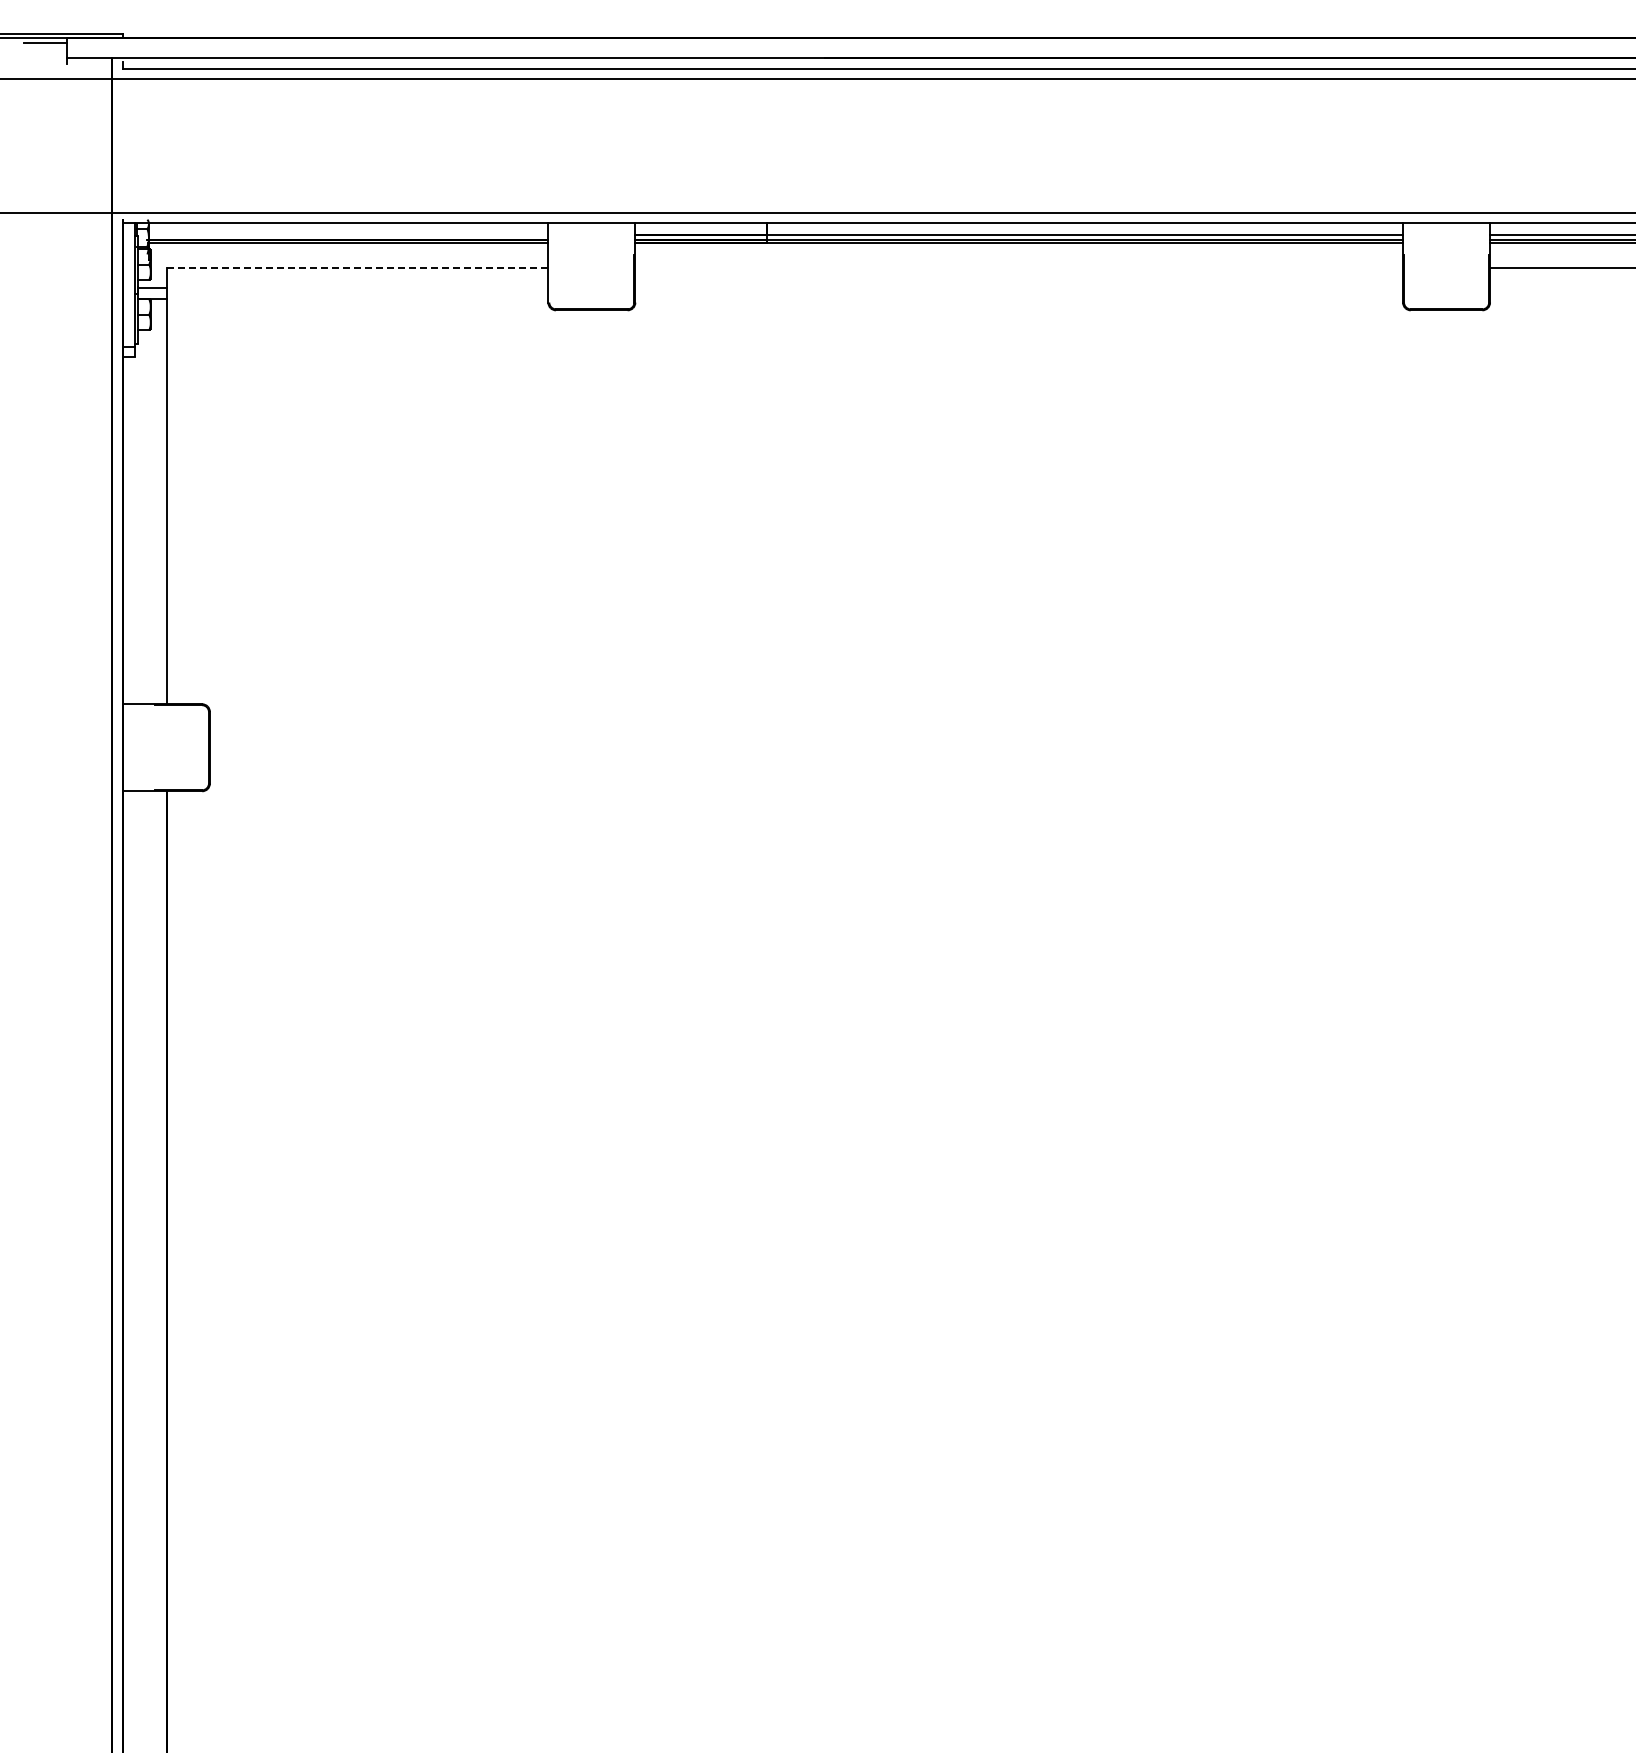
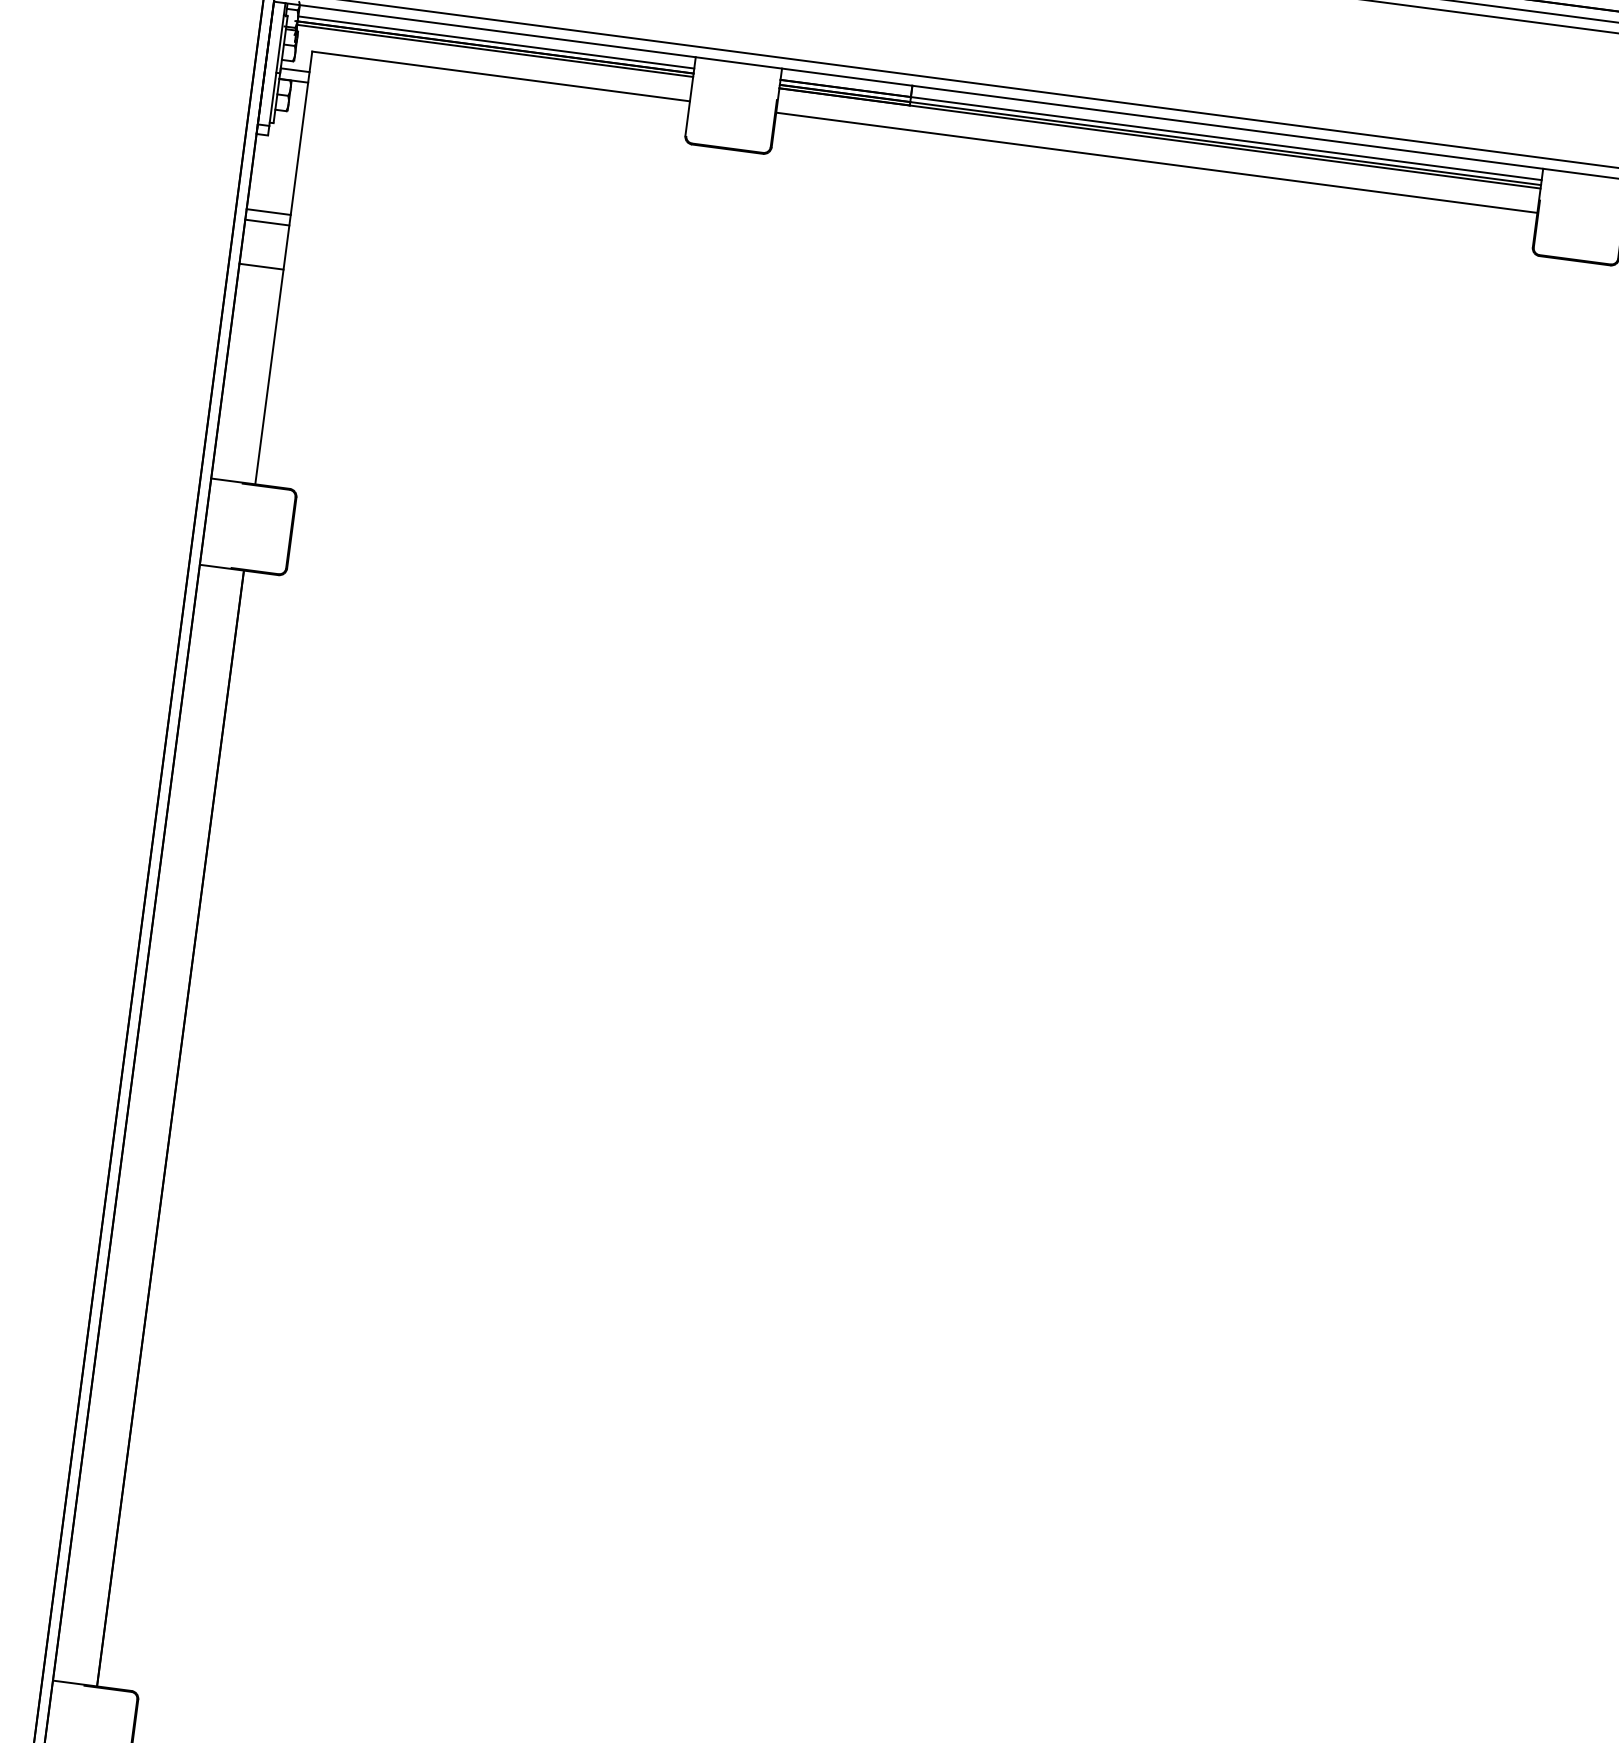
line: (348, 234) -> (496, 42), added
line: (358, 267) -> (501, 76), dashed -> solid
line: (1019, 267) -> (1157, 162), added
line: (144, 432) -> (268, 211), added
line: (144, 443) -> (266, 222), added
line: (144, 487) -> (260, 266), added

